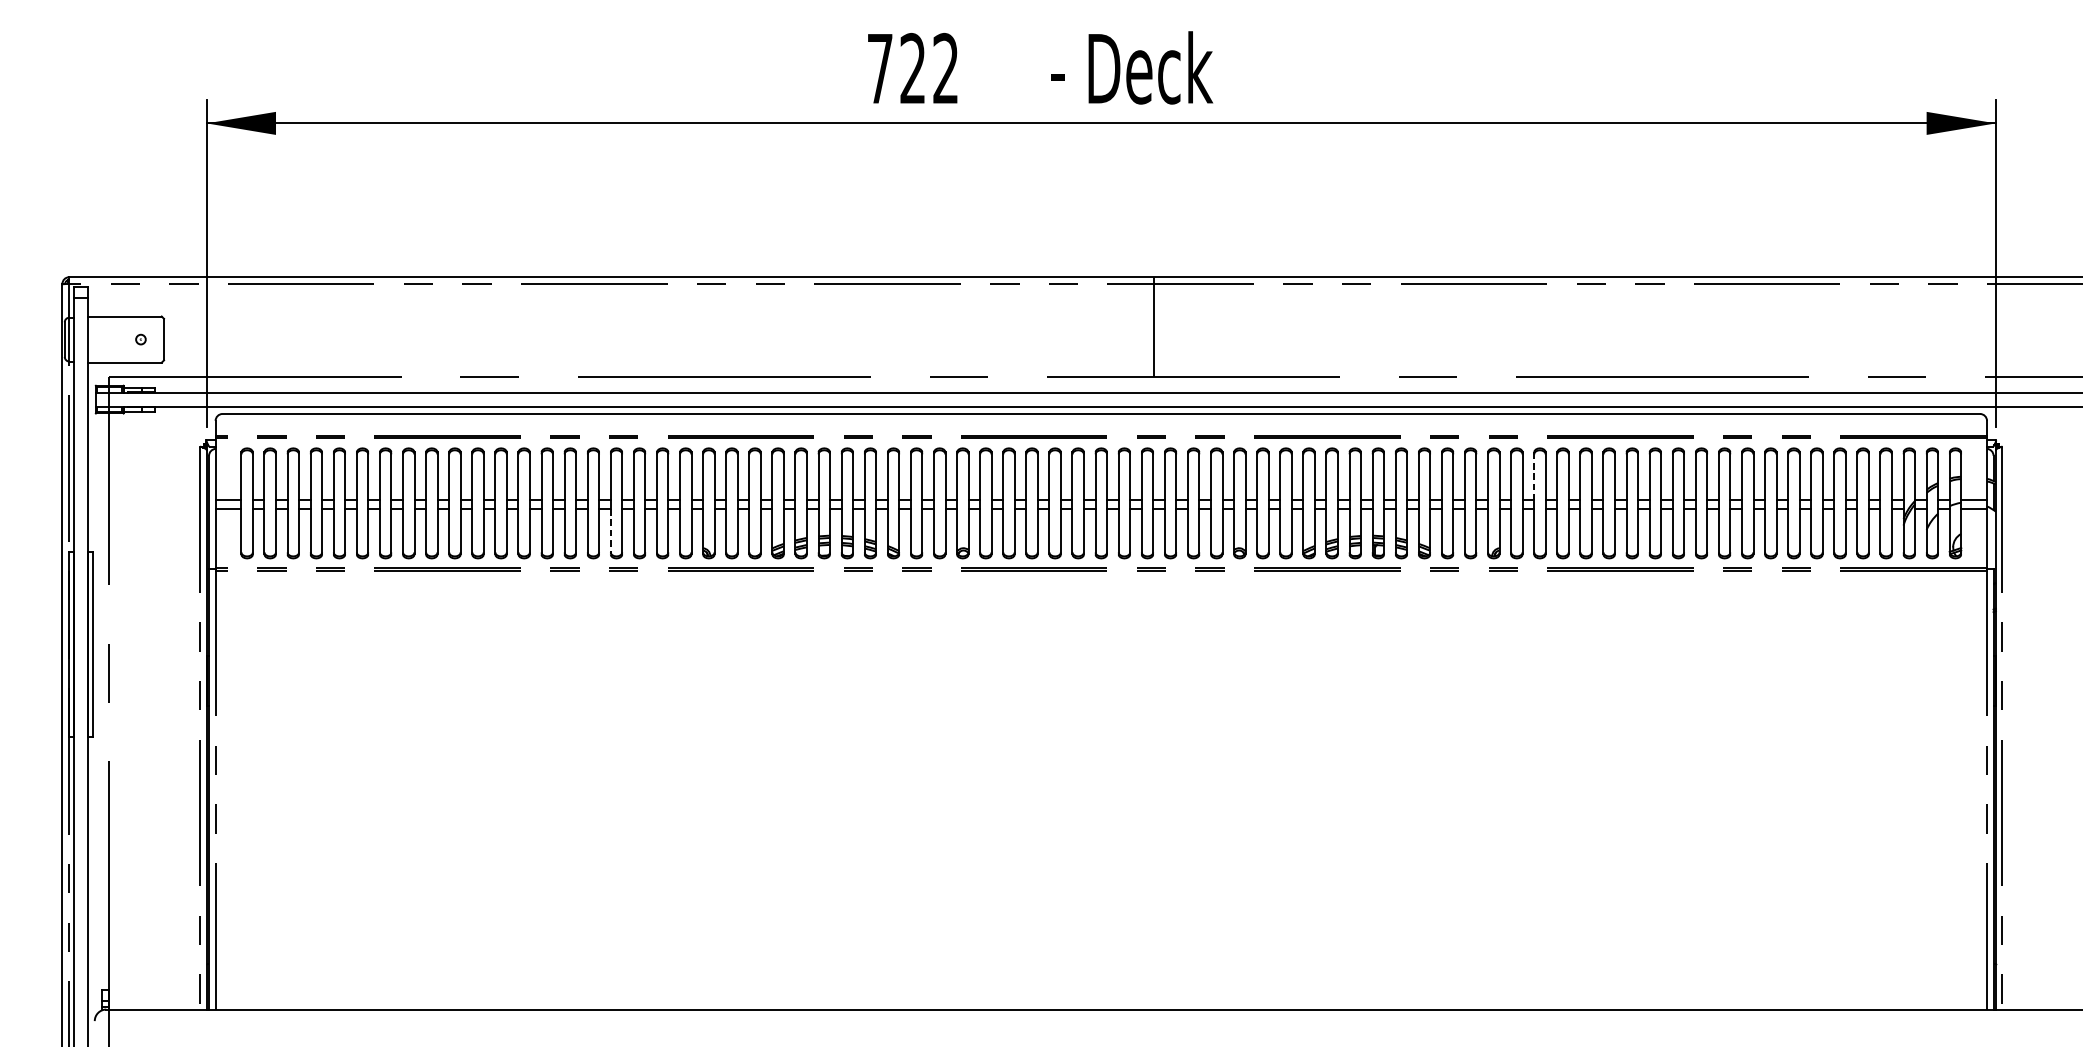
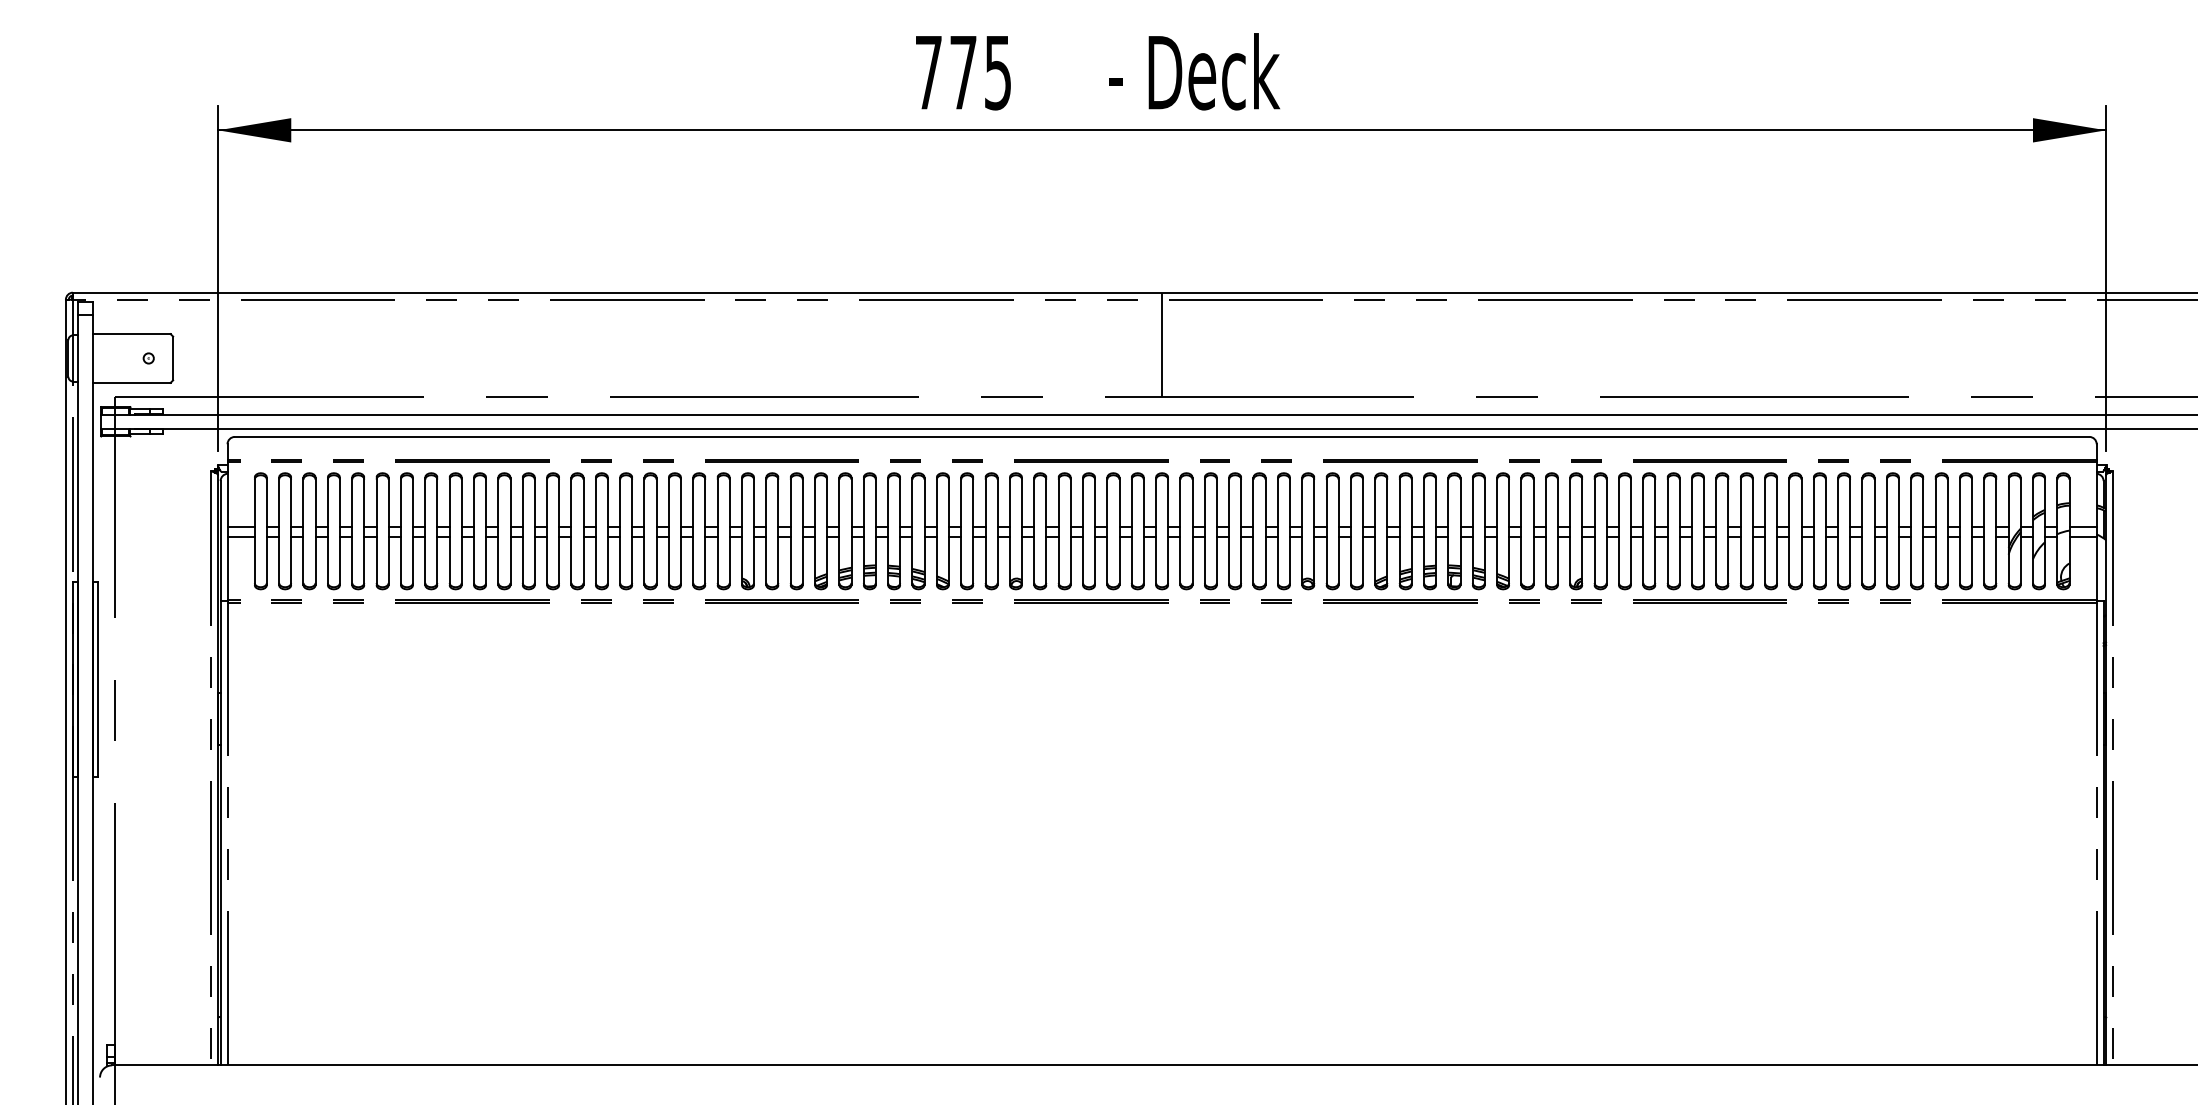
text: (929, 68) -> (980, 72), 722 -> 775
line: (1154, 326) -> (1162, 344), moved
line: (1533, 476) -> (1618, 502), dashed -> solid
line: (610, 532) -> (644, 561), dashed -> solid

